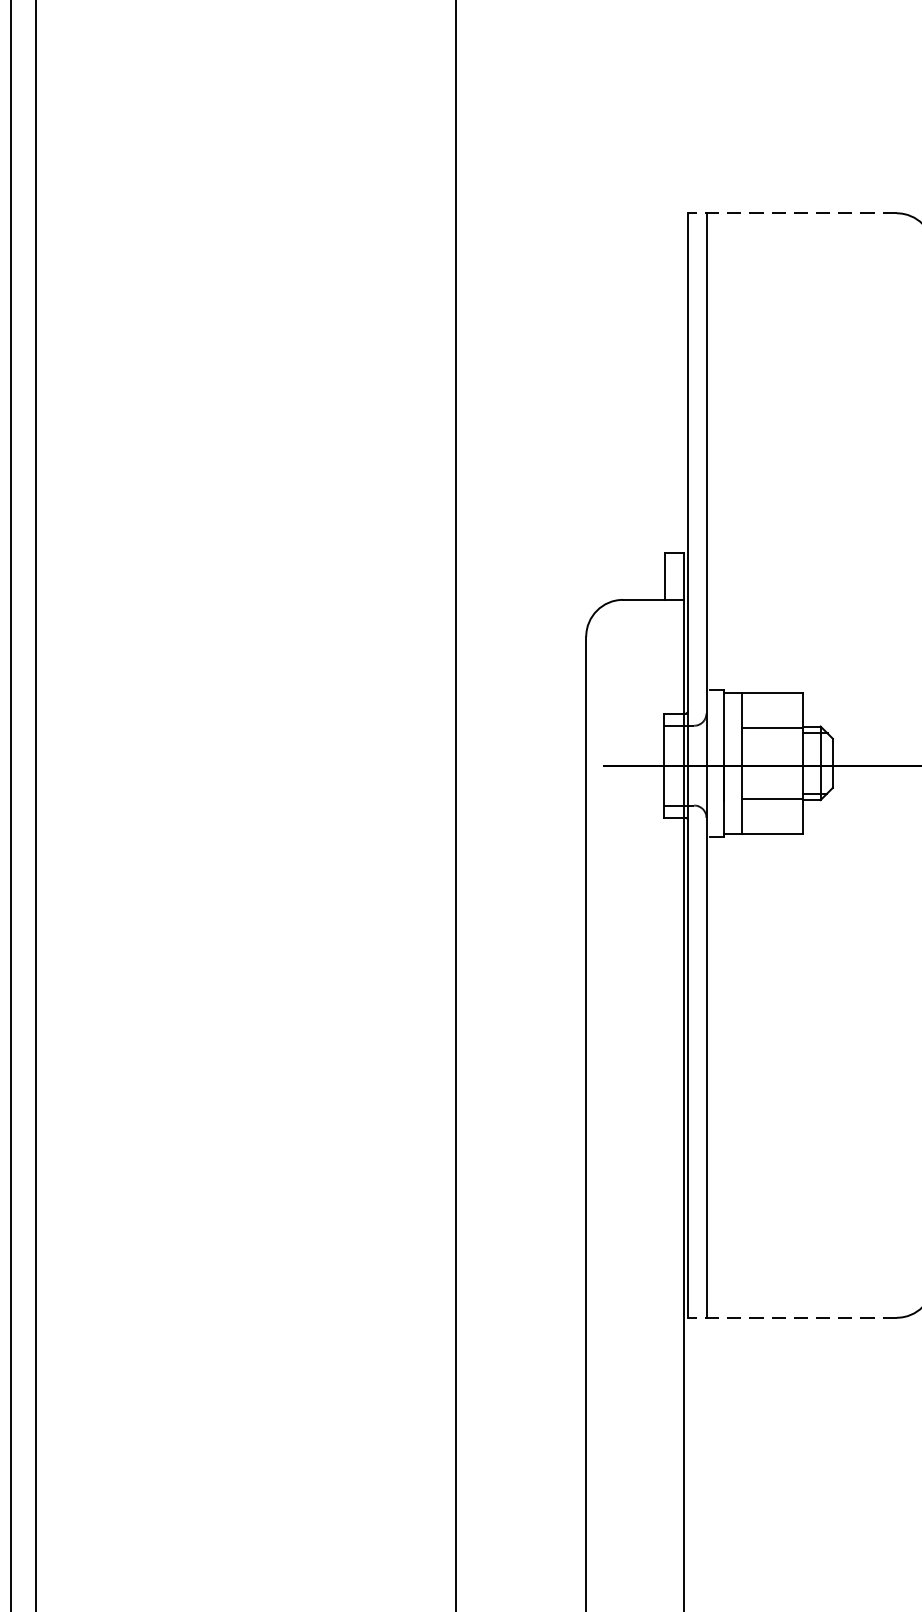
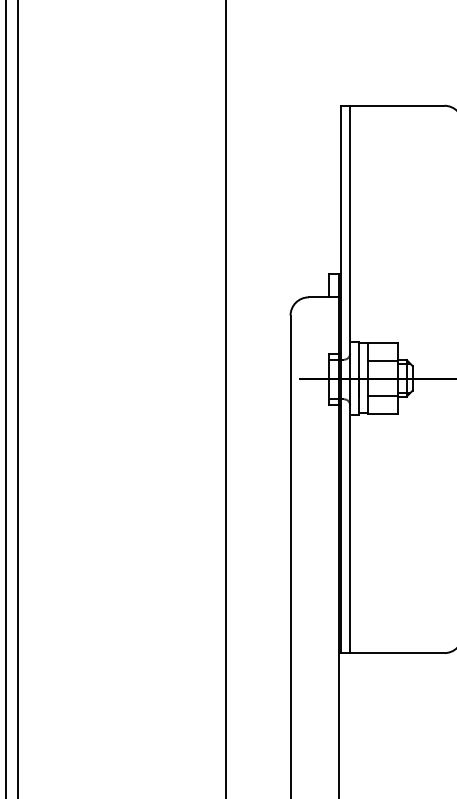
line: (791, 212) -> (392, 105), dashed -> solid
line: (791, 1318) -> (392, 653), dashed -> solid

